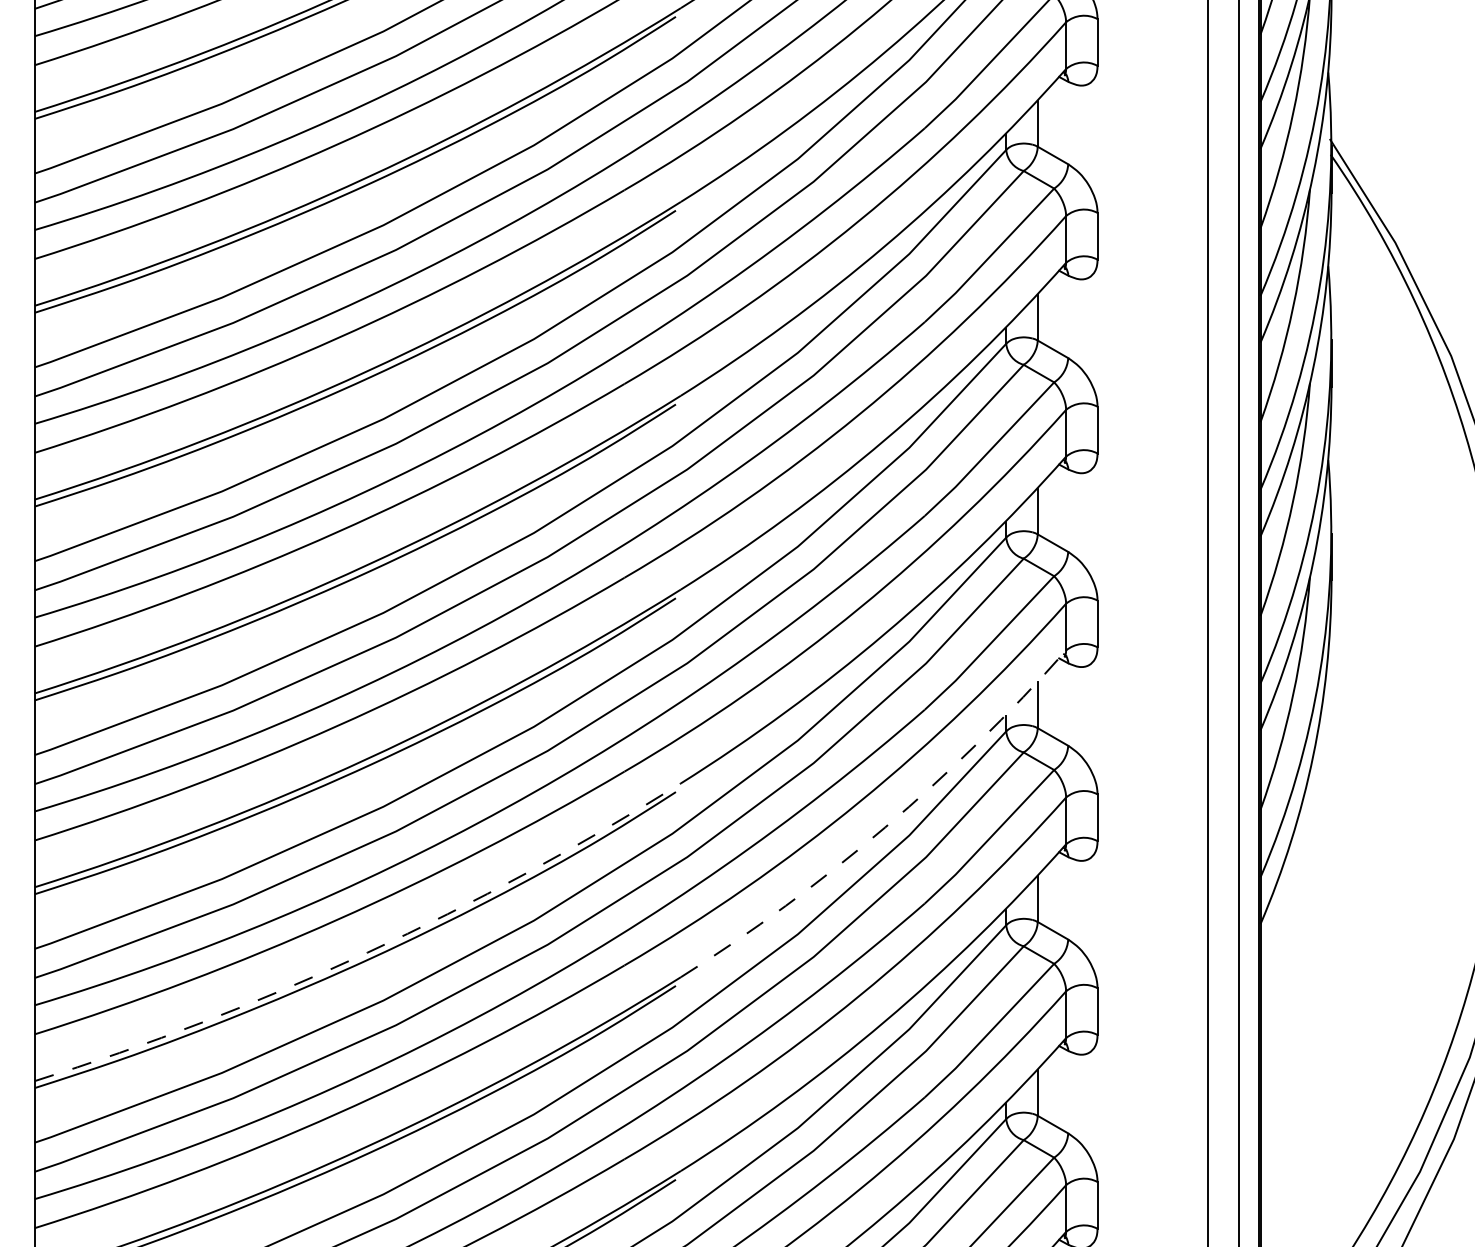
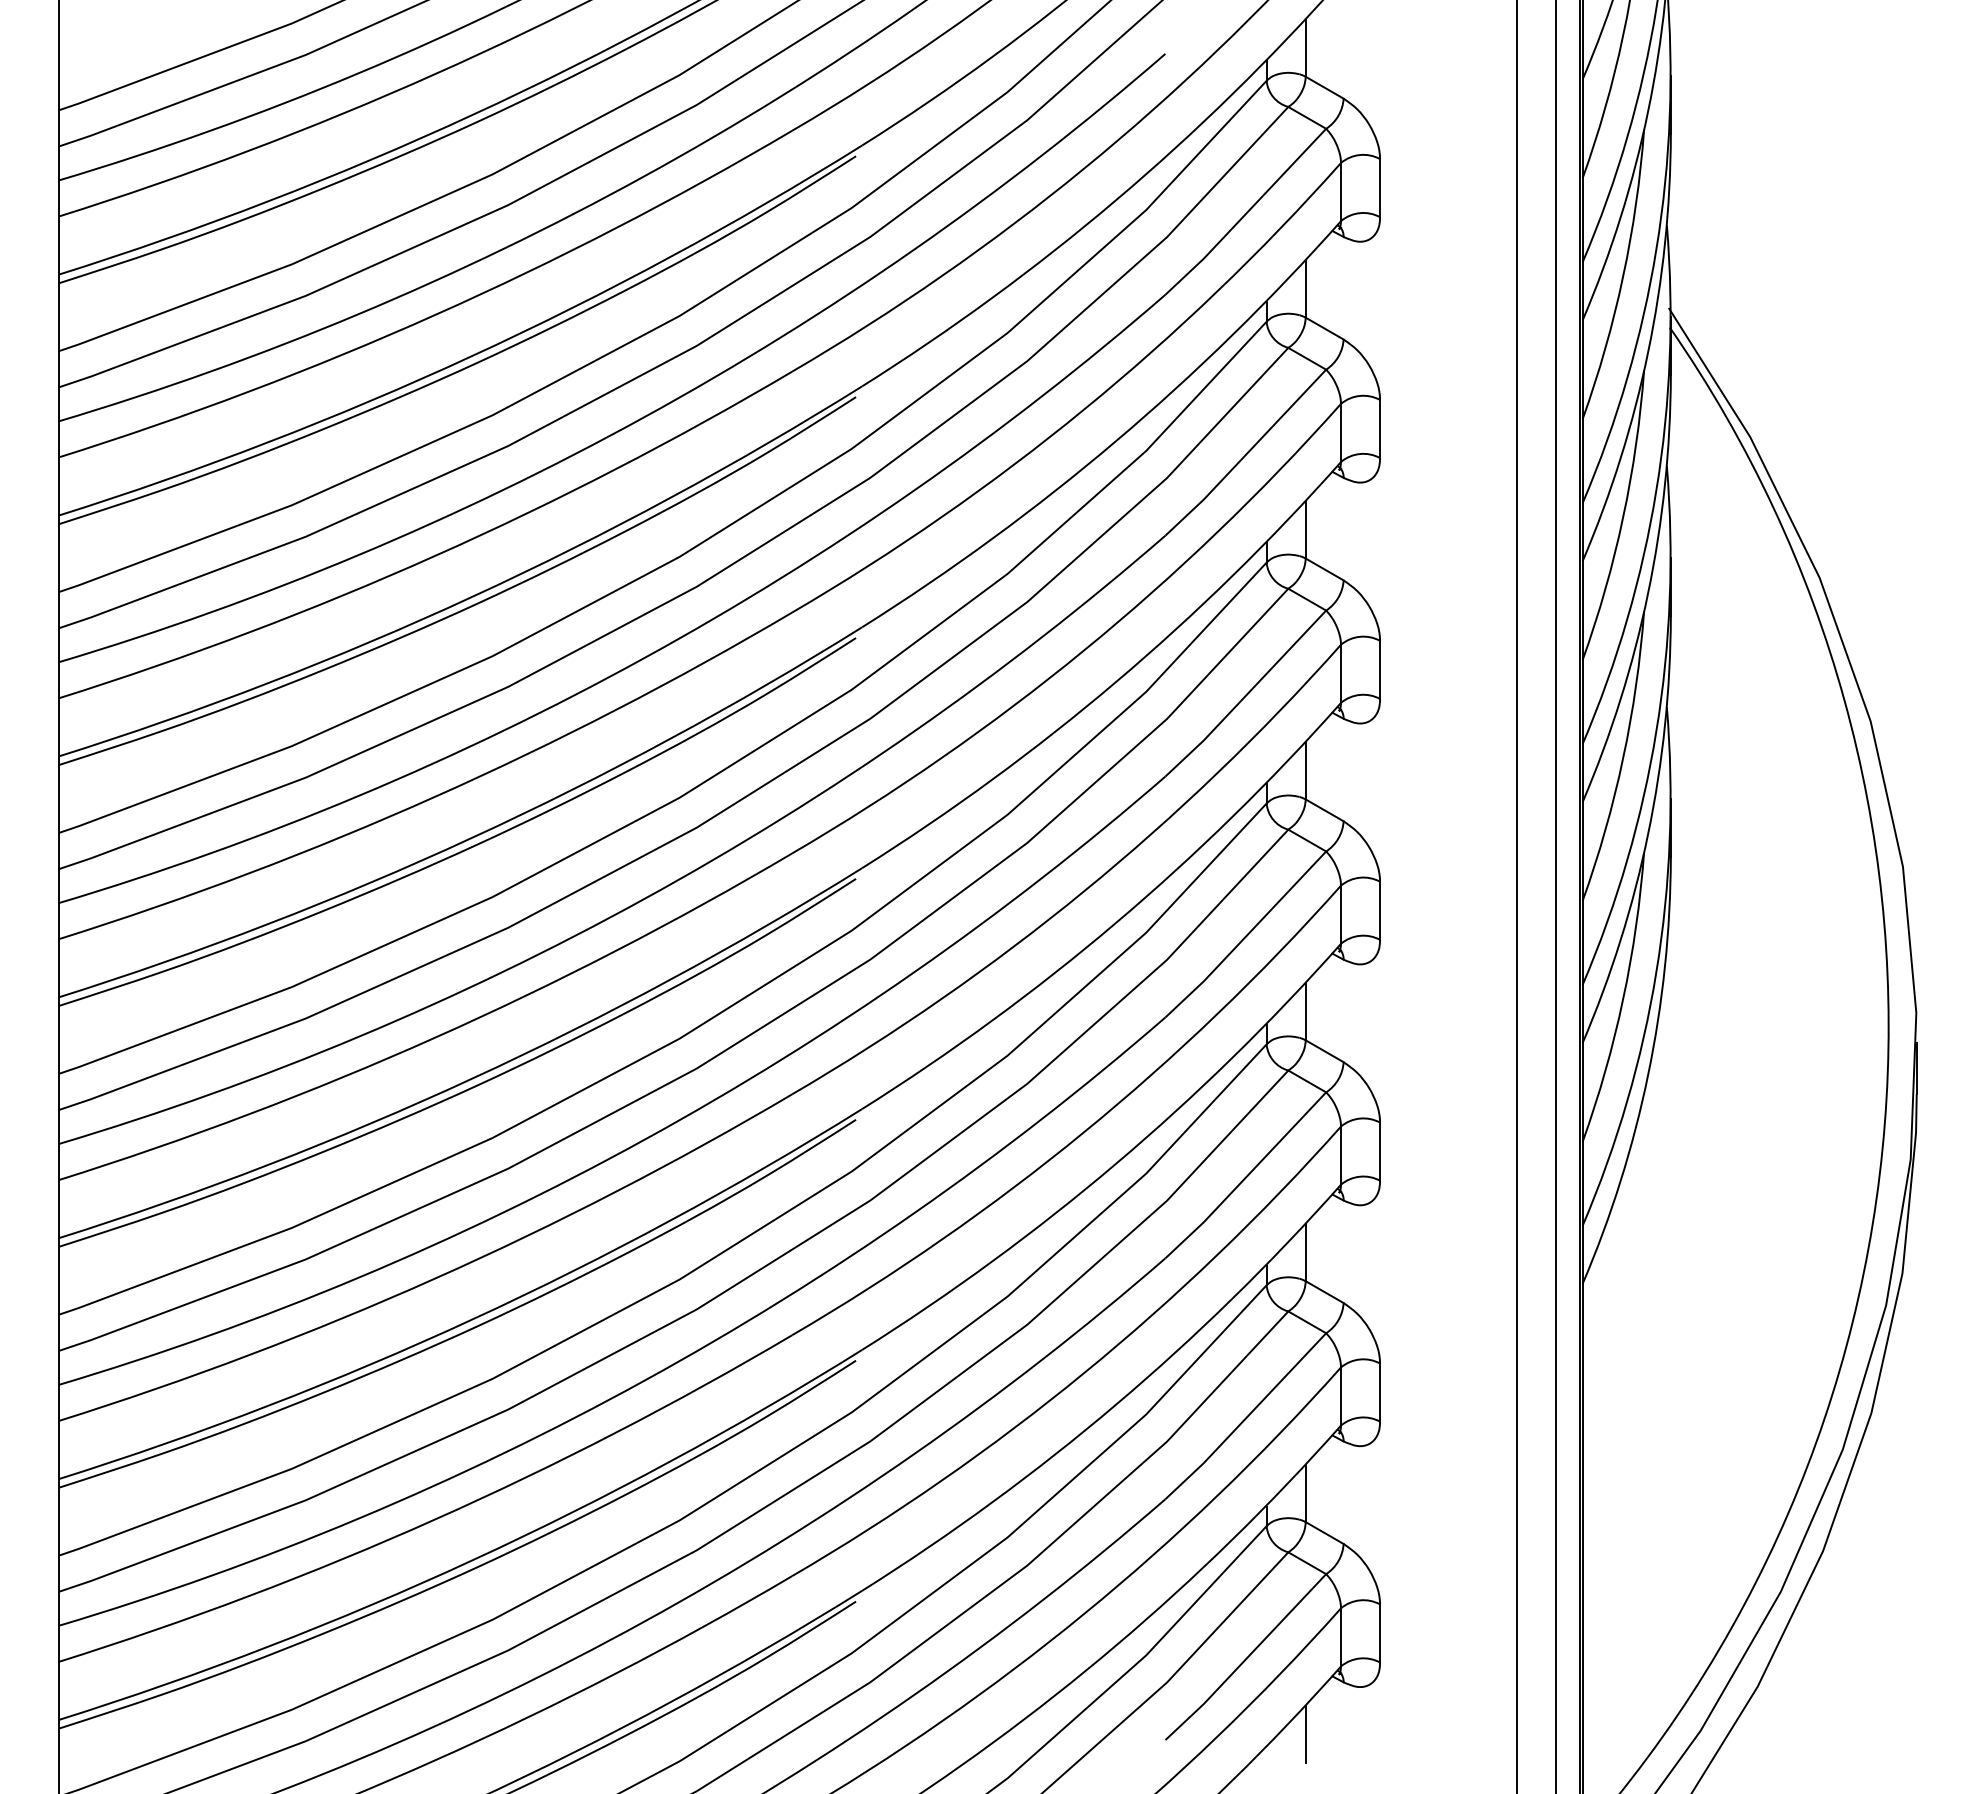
arc: (885, 827) -> (1116, 1163), dashed -> solid
arc: (367, 952) -> (472, 1319), dashed -> solid

